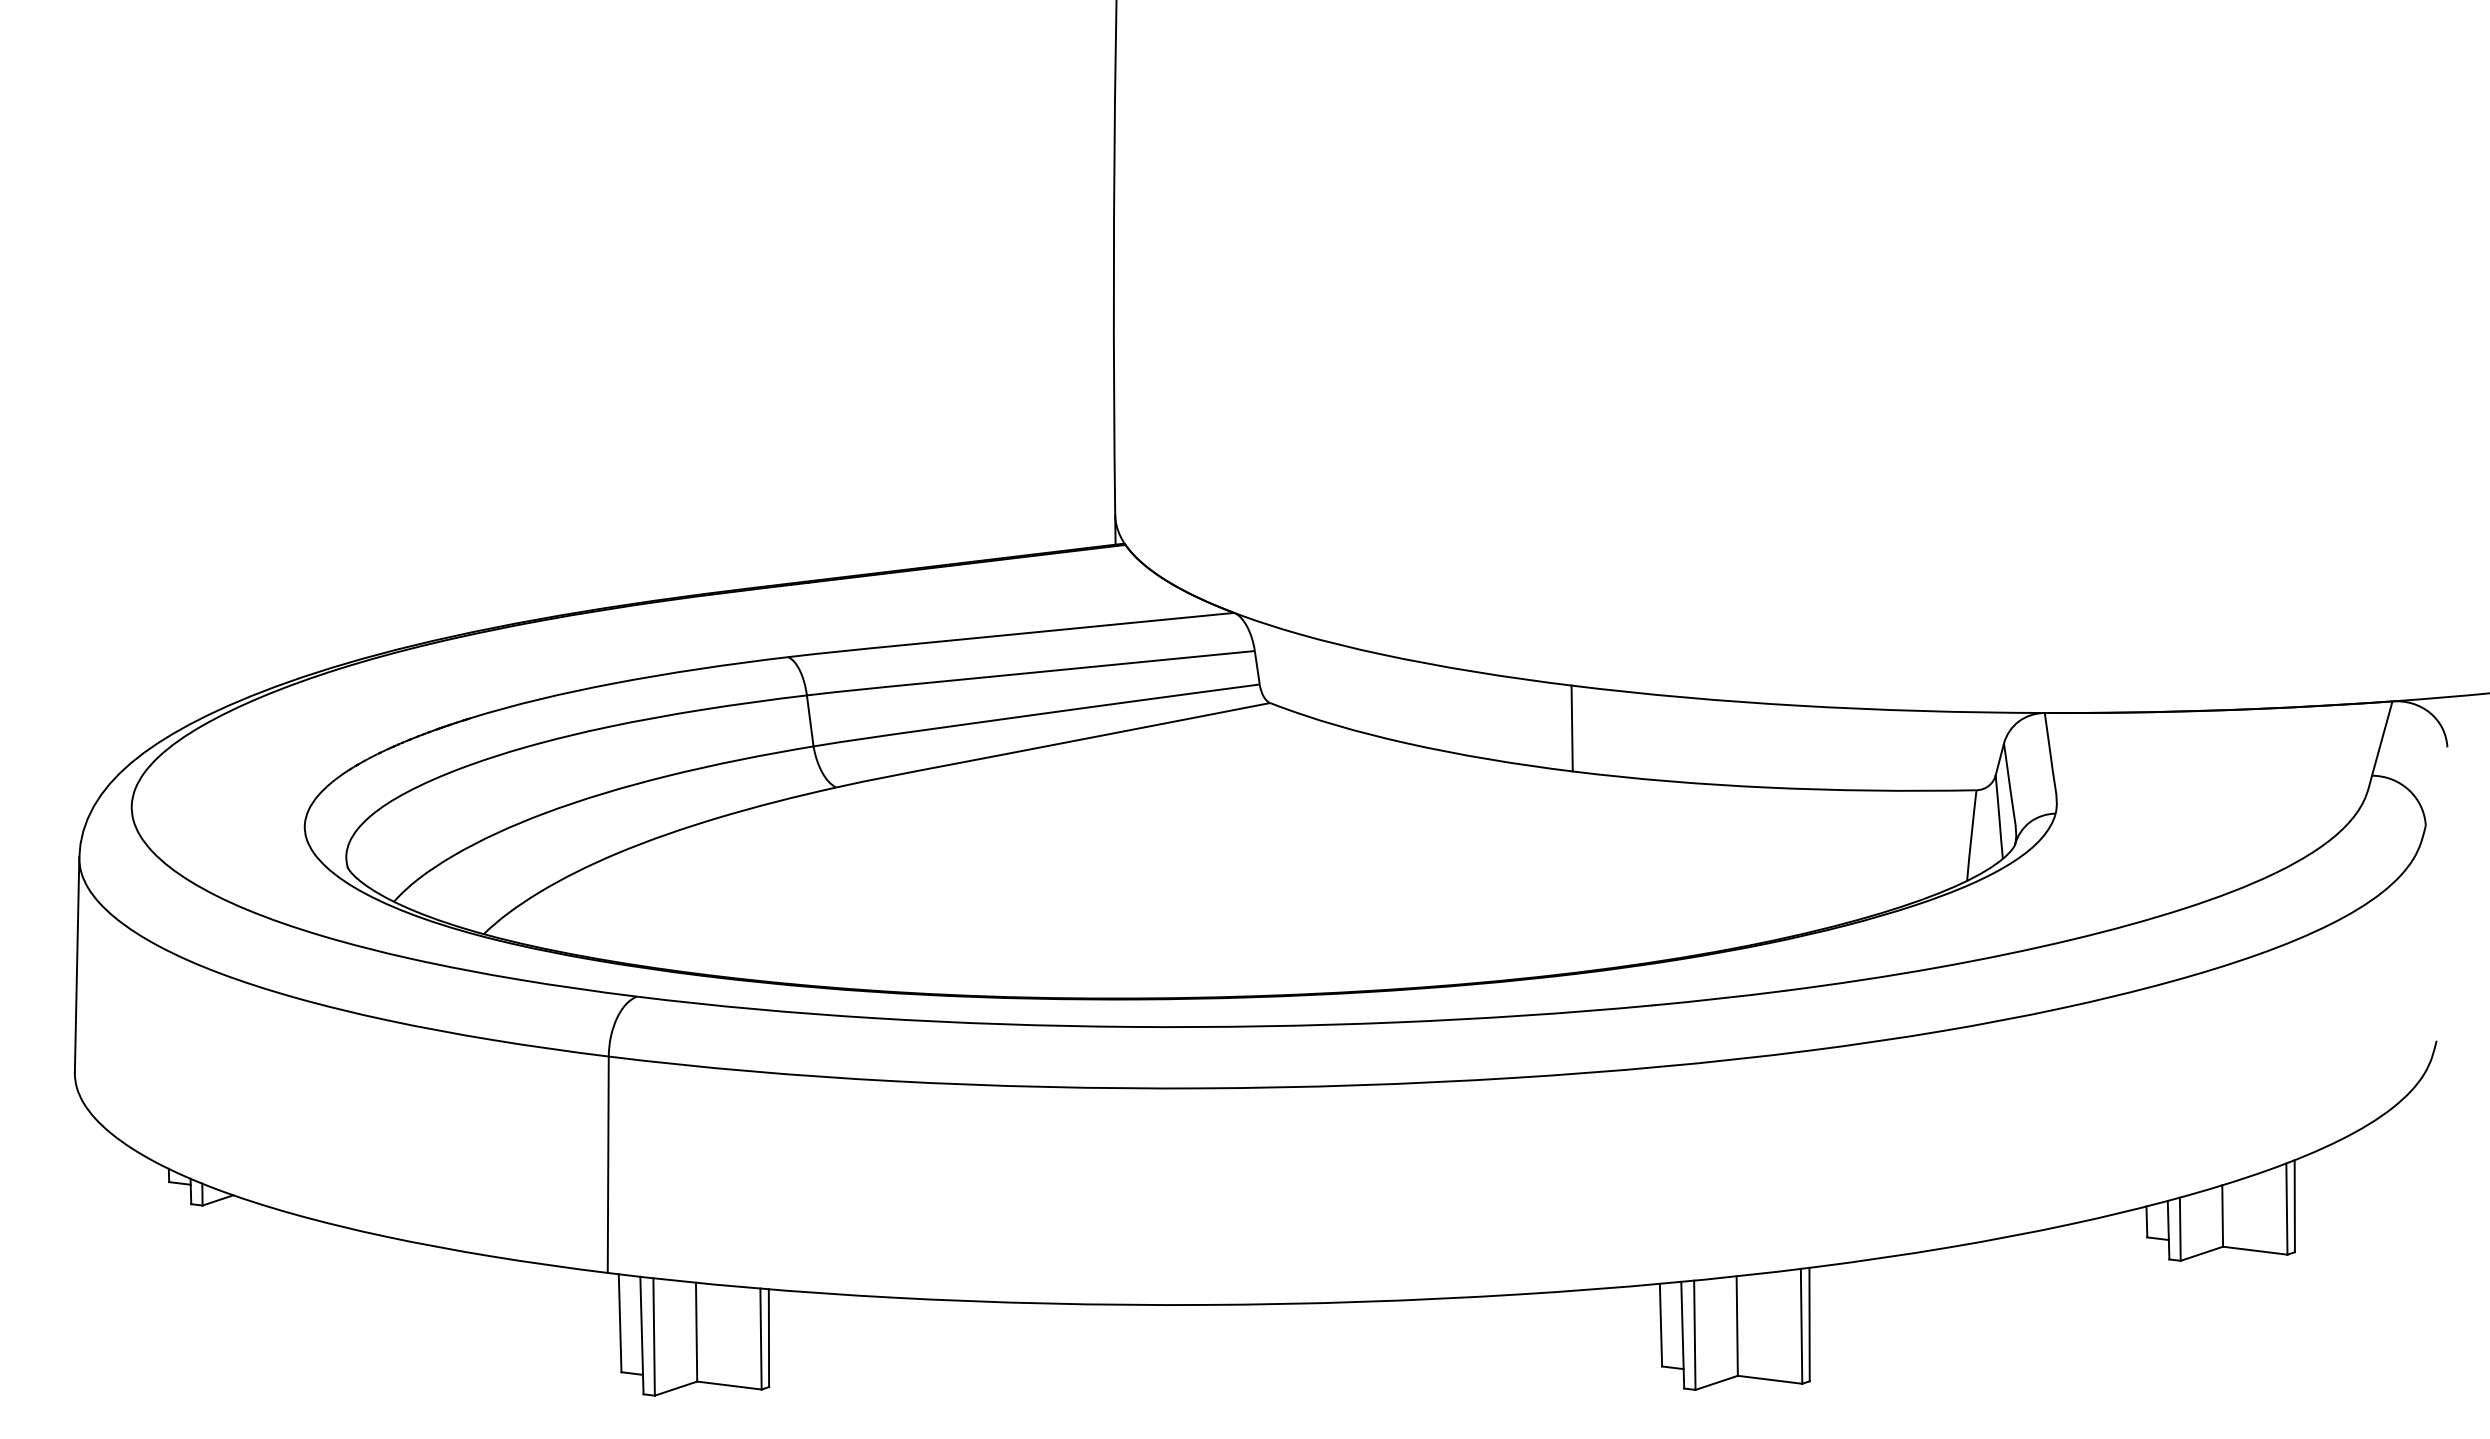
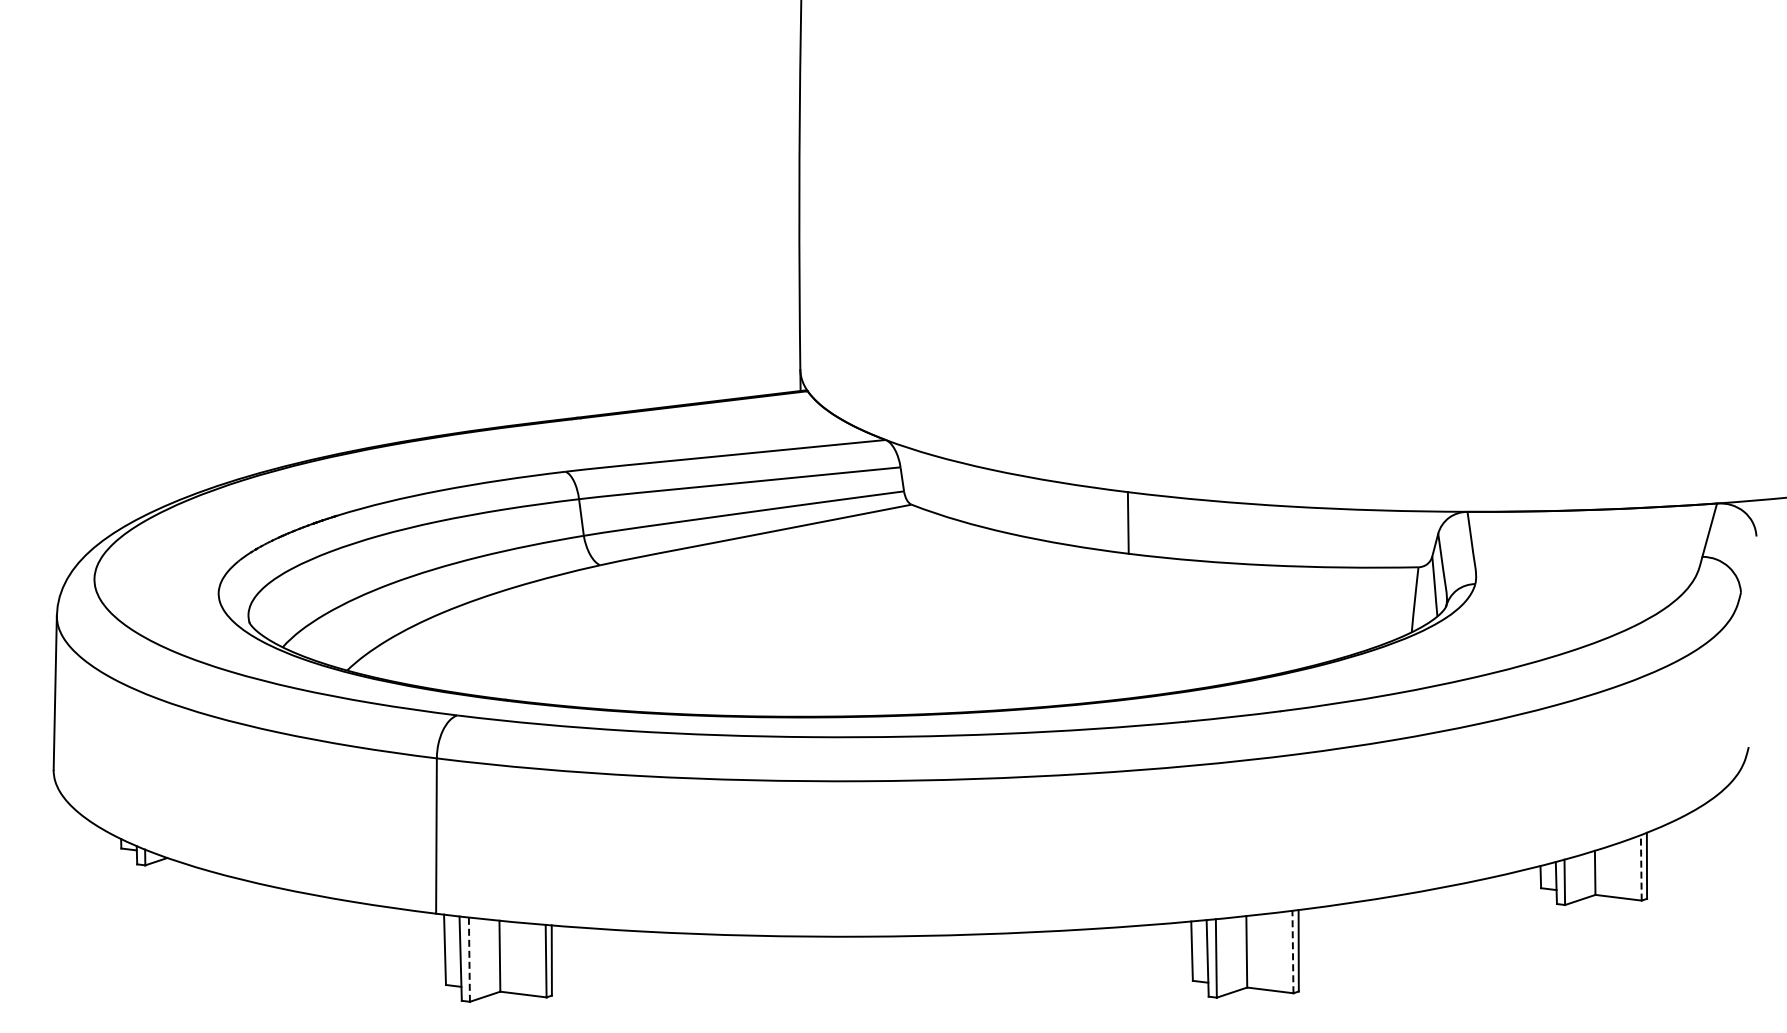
line: (2287, 1208) -> (1641, 867), solid -> dashed
line: (1800, 1325) -> (1292, 951), solid -> dashed
line: (654, 1336) -> (469, 959), solid -> dashed

